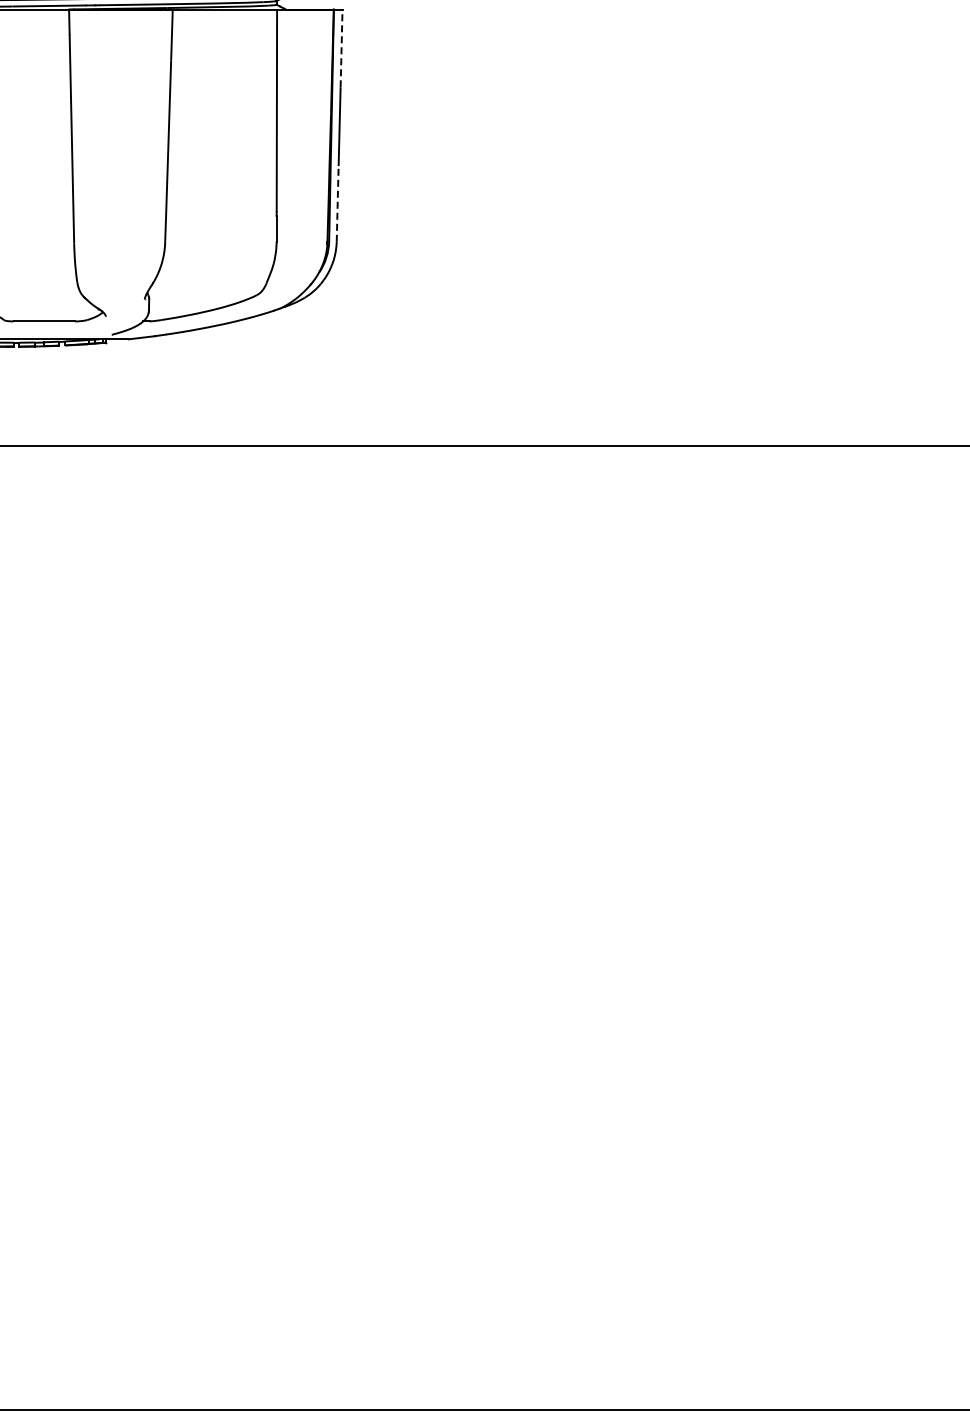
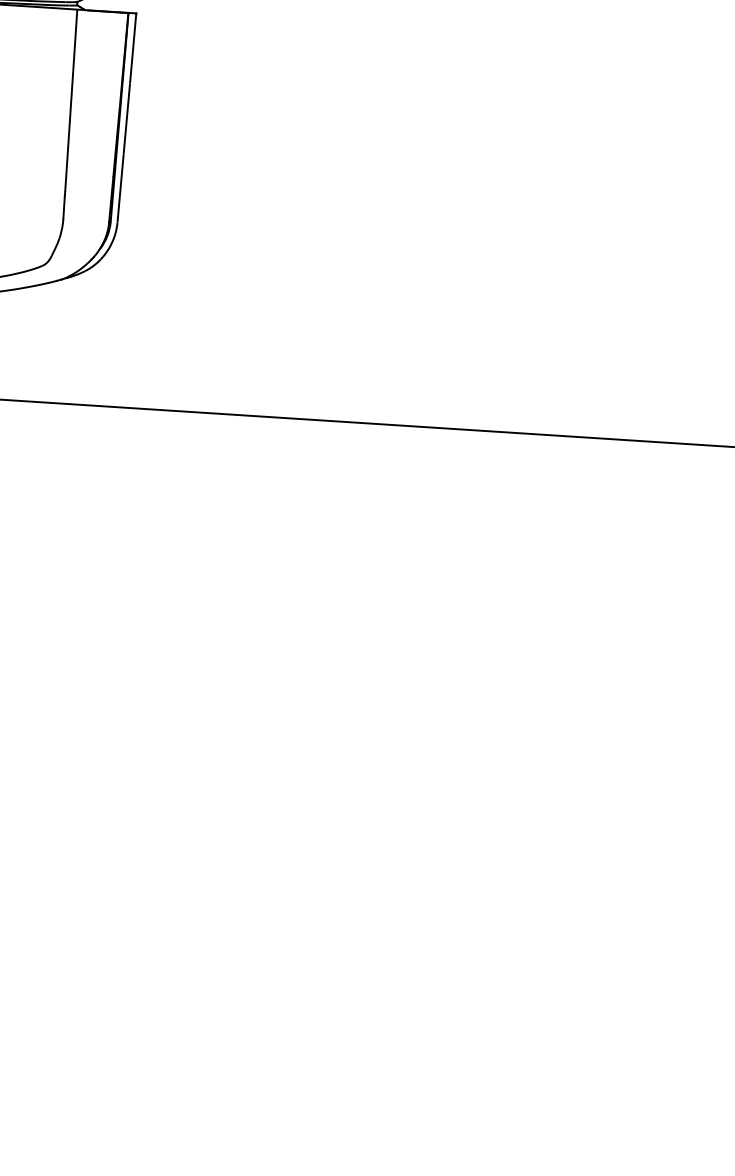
line: (341, 49) -> (133, 49), dashed -> solid
line: (337, 204) -> (120, 188), dashed -> solid

